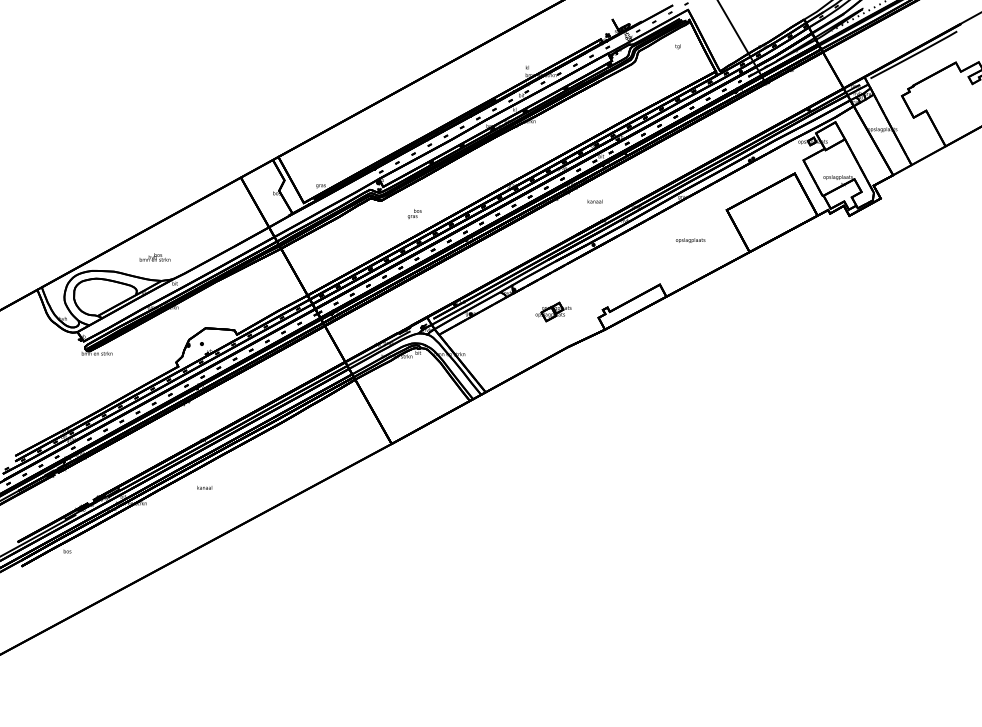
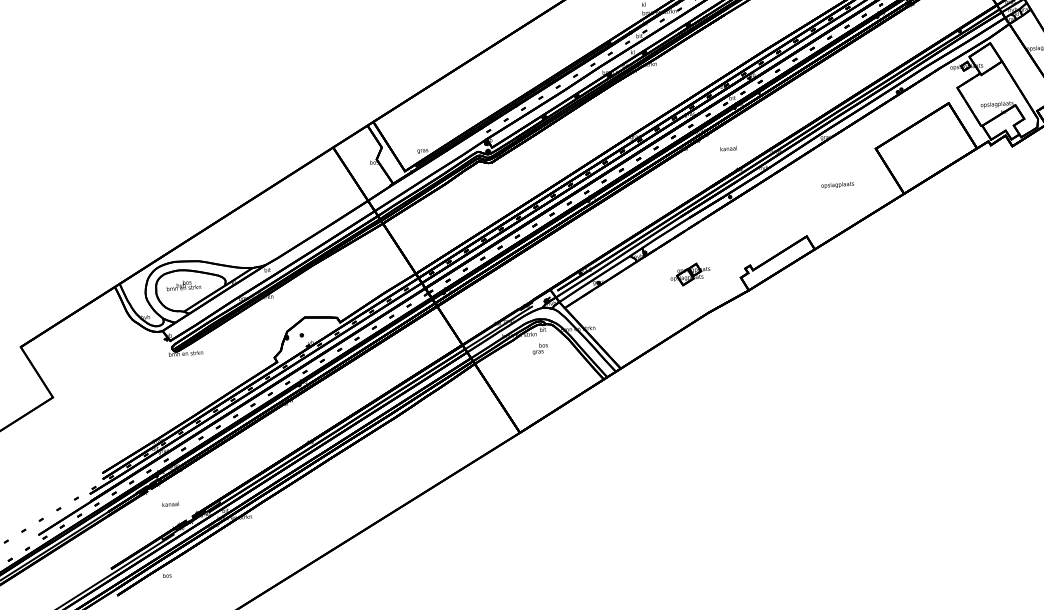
text: (414, 213) -> (539, 348), moved
text: (154, 257) -> (183, 285), moved
text: (204, 487) -> (170, 504), moved

